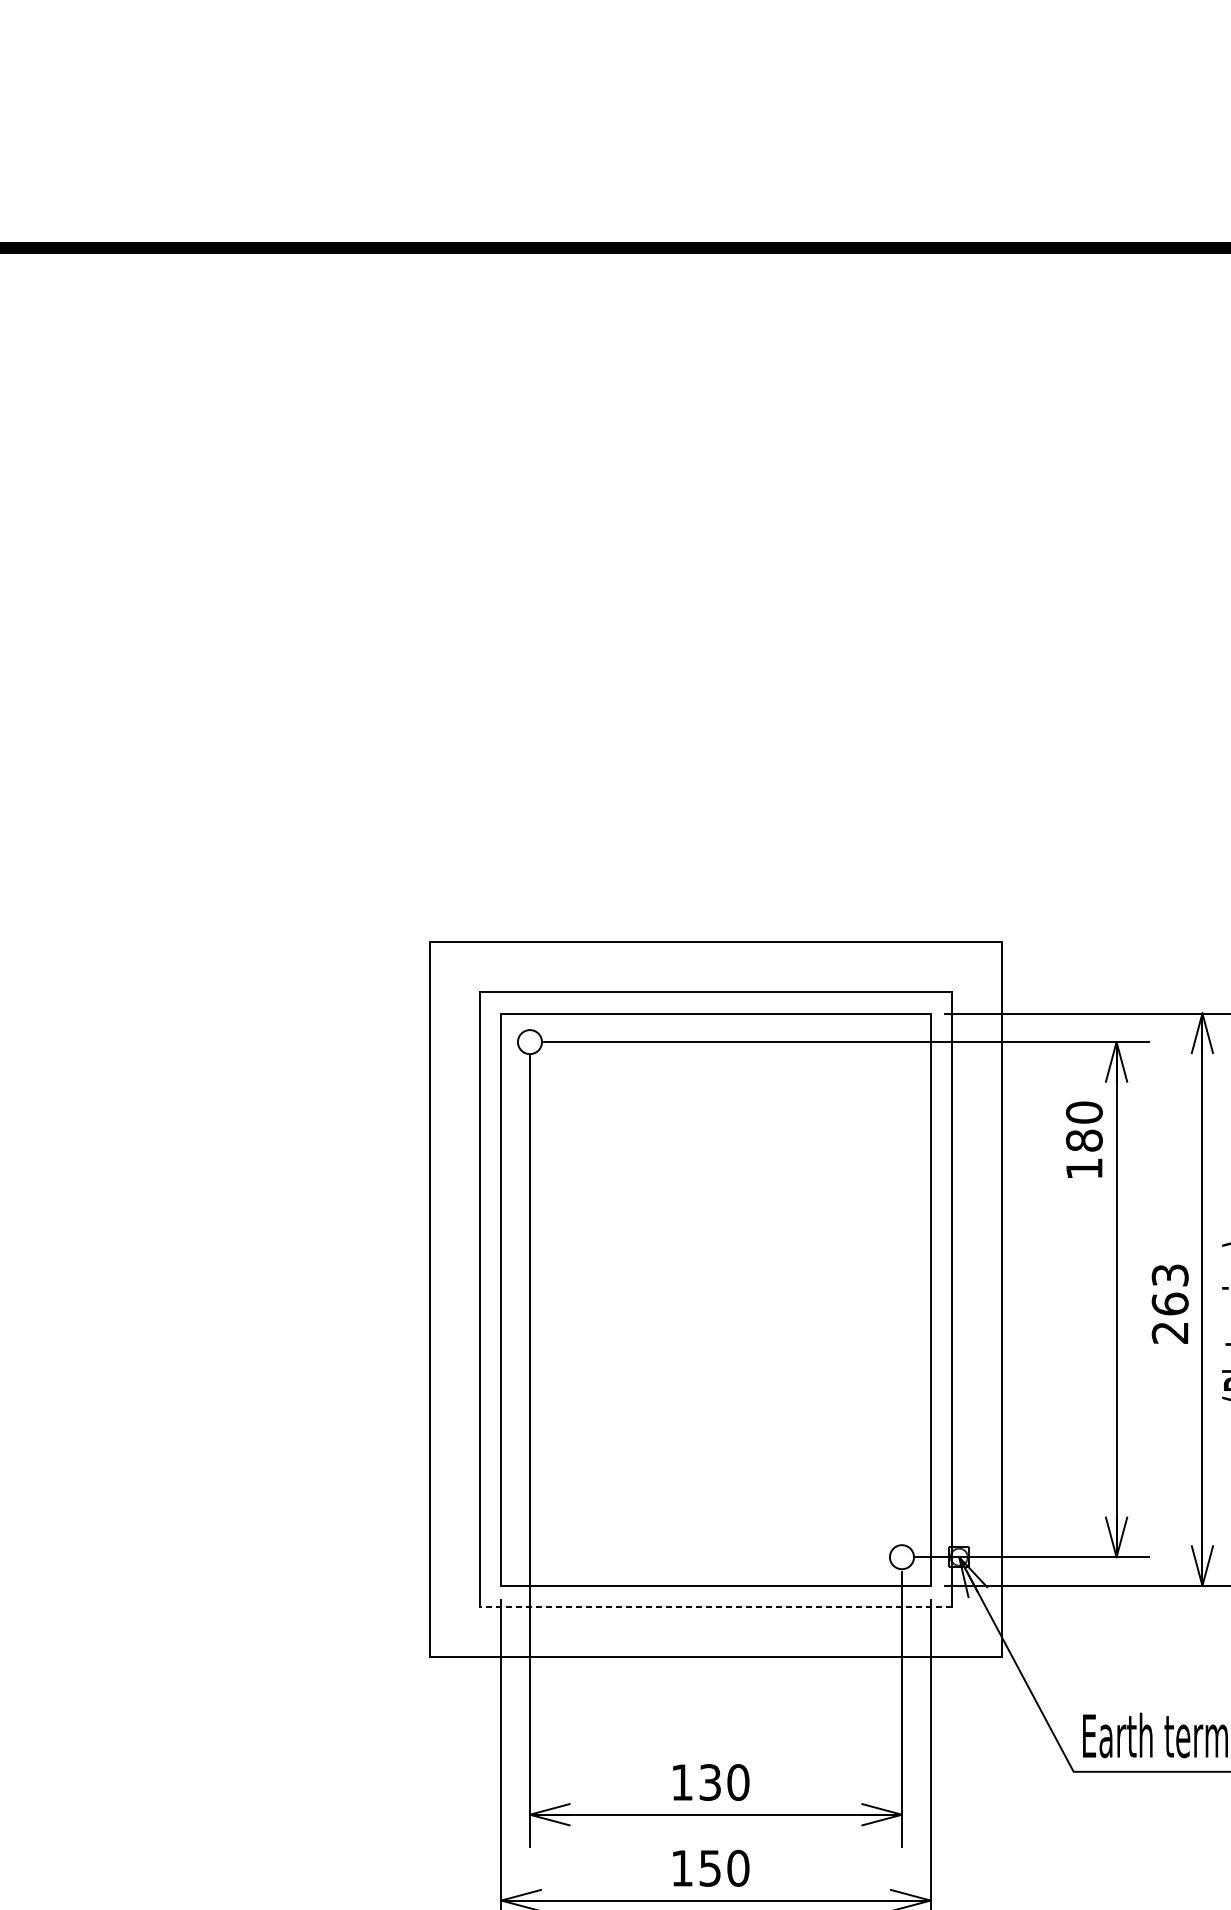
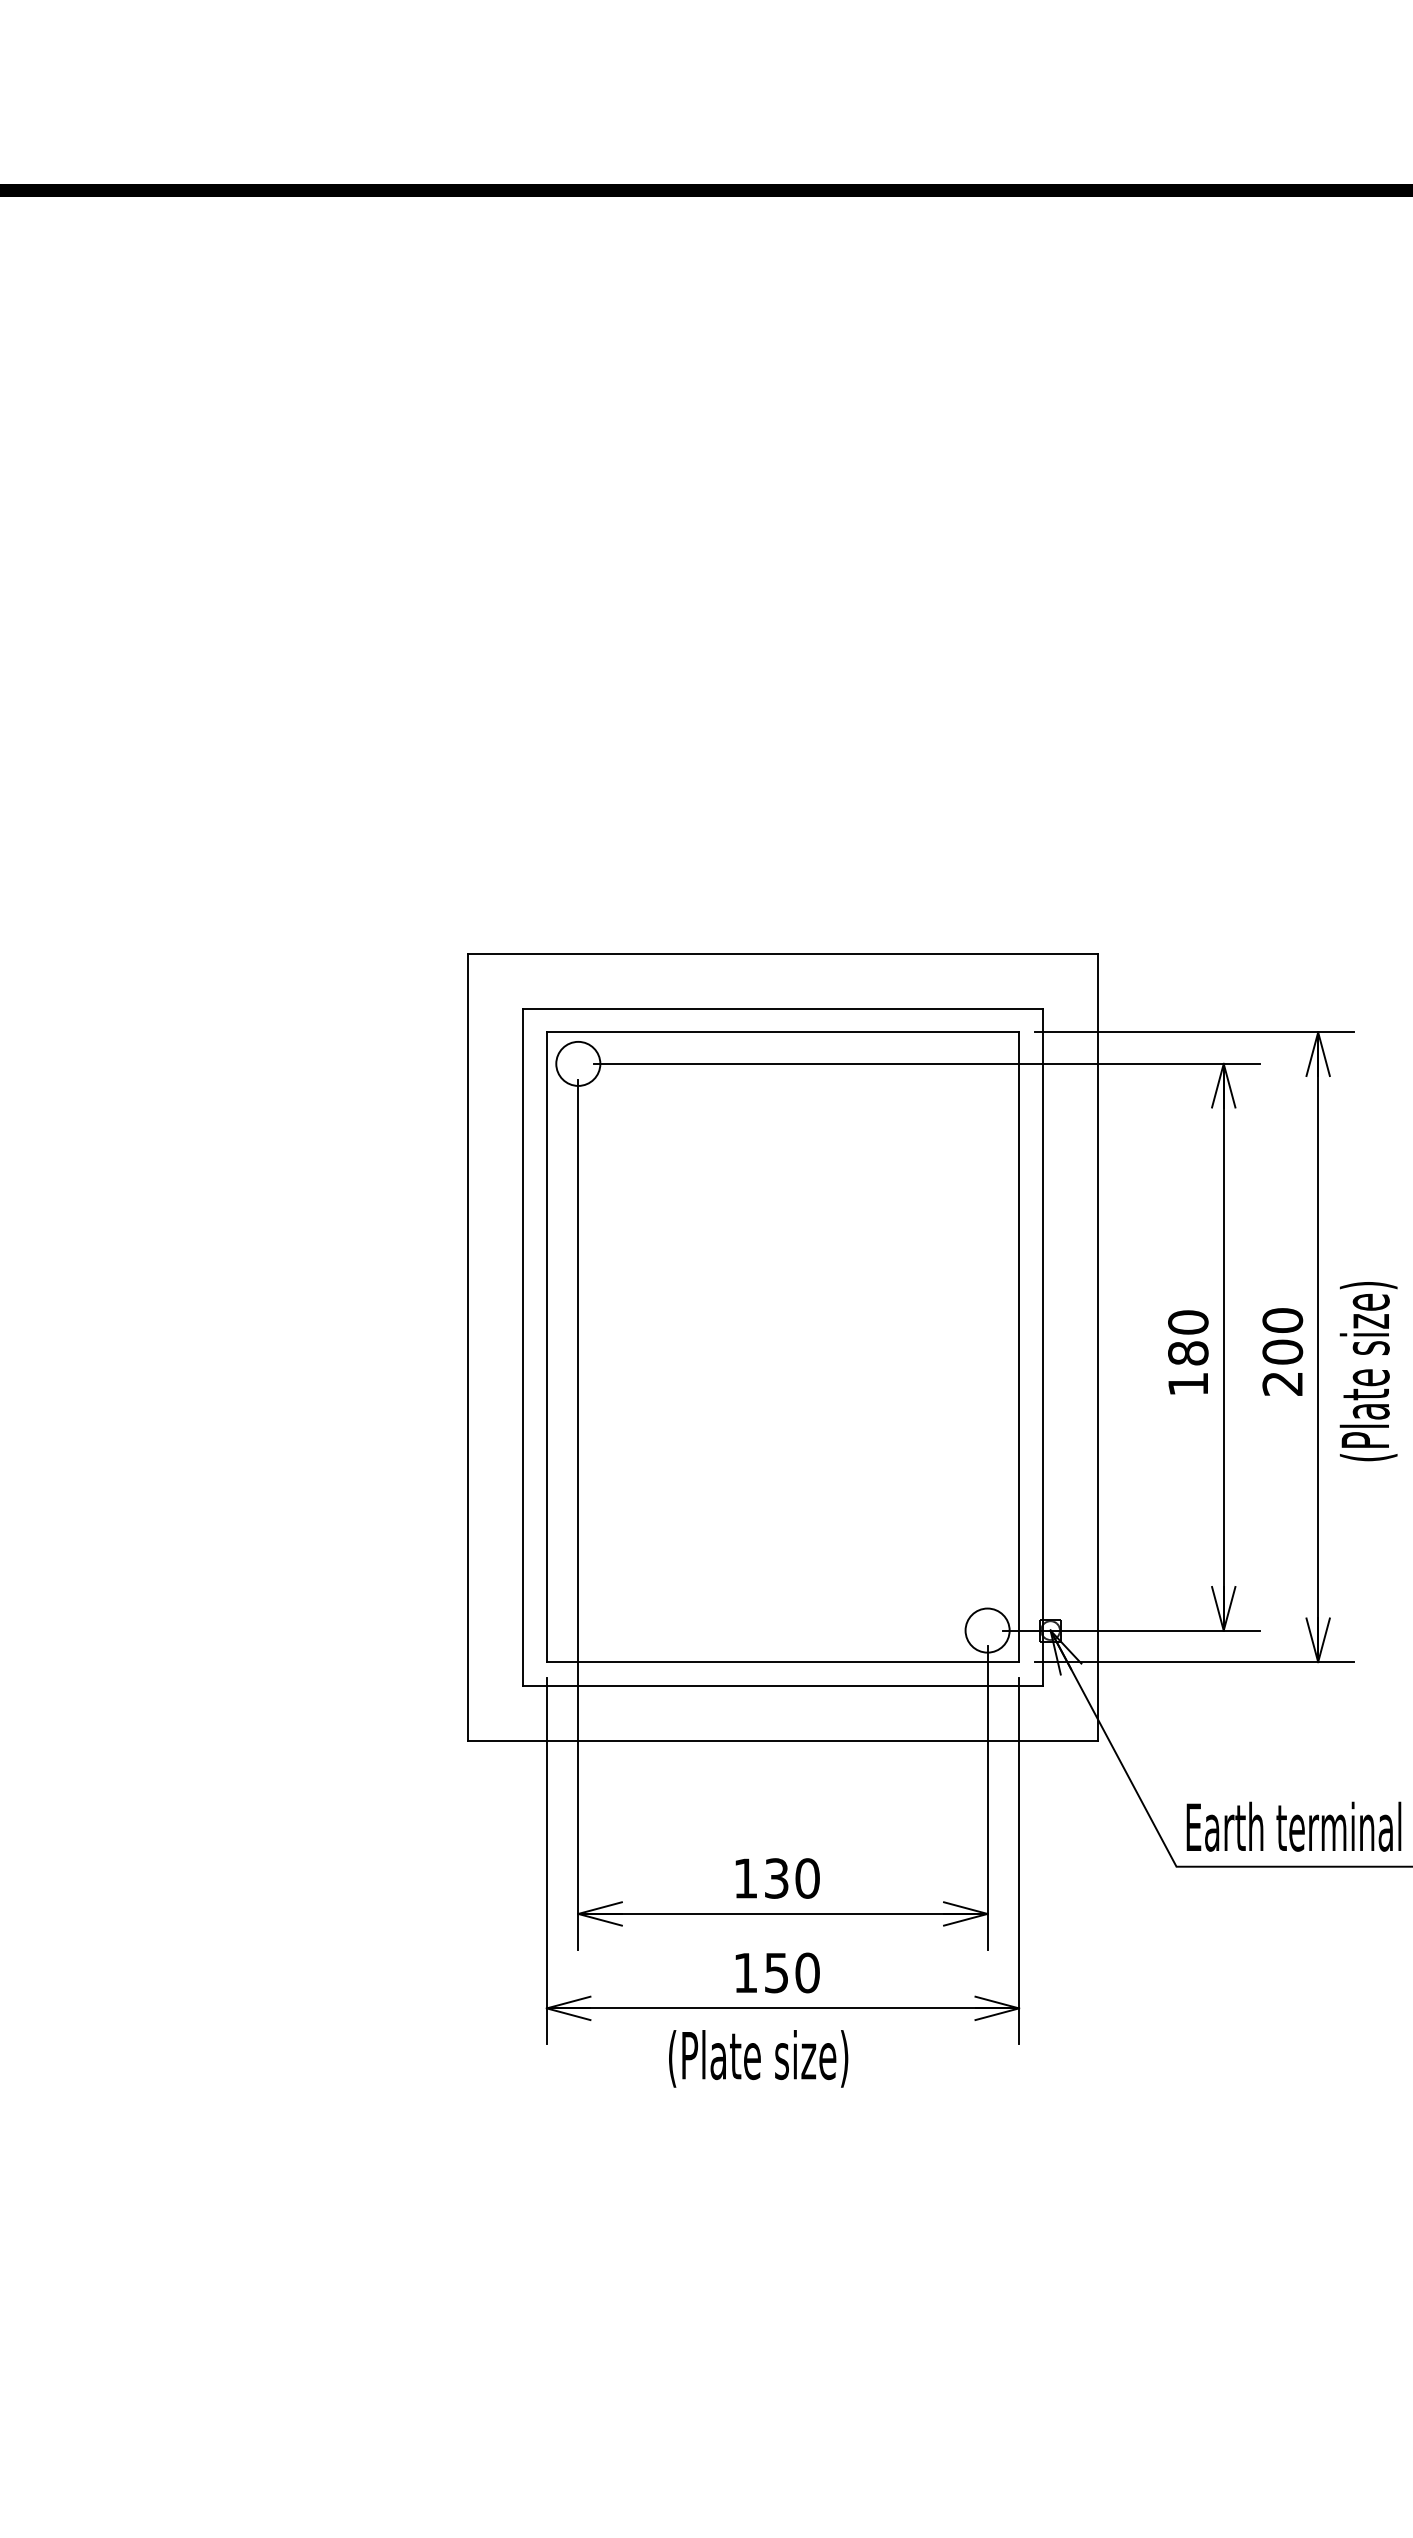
circle: (530, 1041) -> (578, 1063), size x1.67
text: (1084, 1139) -> (1188, 1352), moved
text: (1170, 1289) -> (1282, 1336), 263 -> 200
circle: (901, 1557) -> (987, 1630), size x1.67
line: (715, 1607) -> (782, 1685), dashed -> solid

